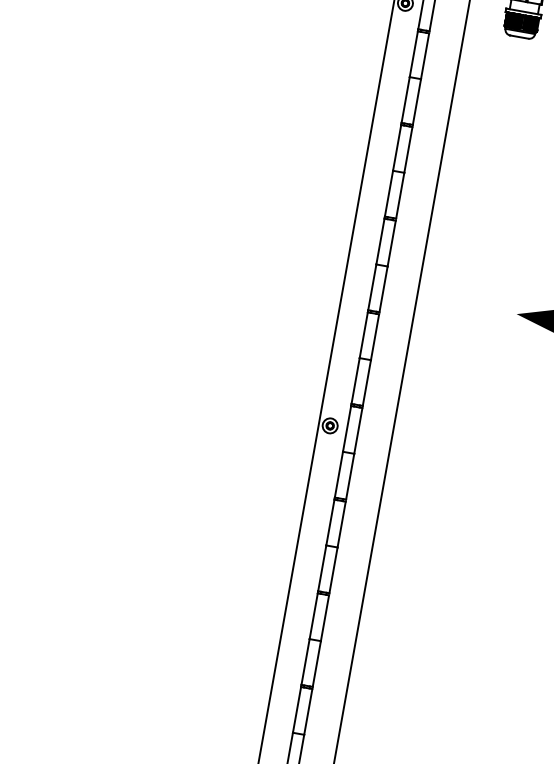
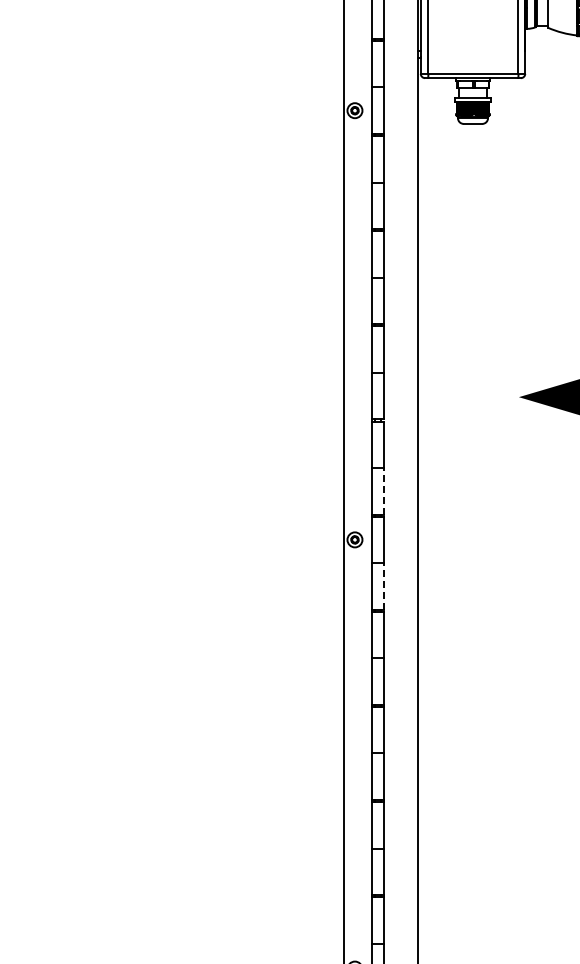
line: (366, 382) -> (383, 490), solid -> dashed
line: (350, 475) -> (383, 585), solid -> dashed

